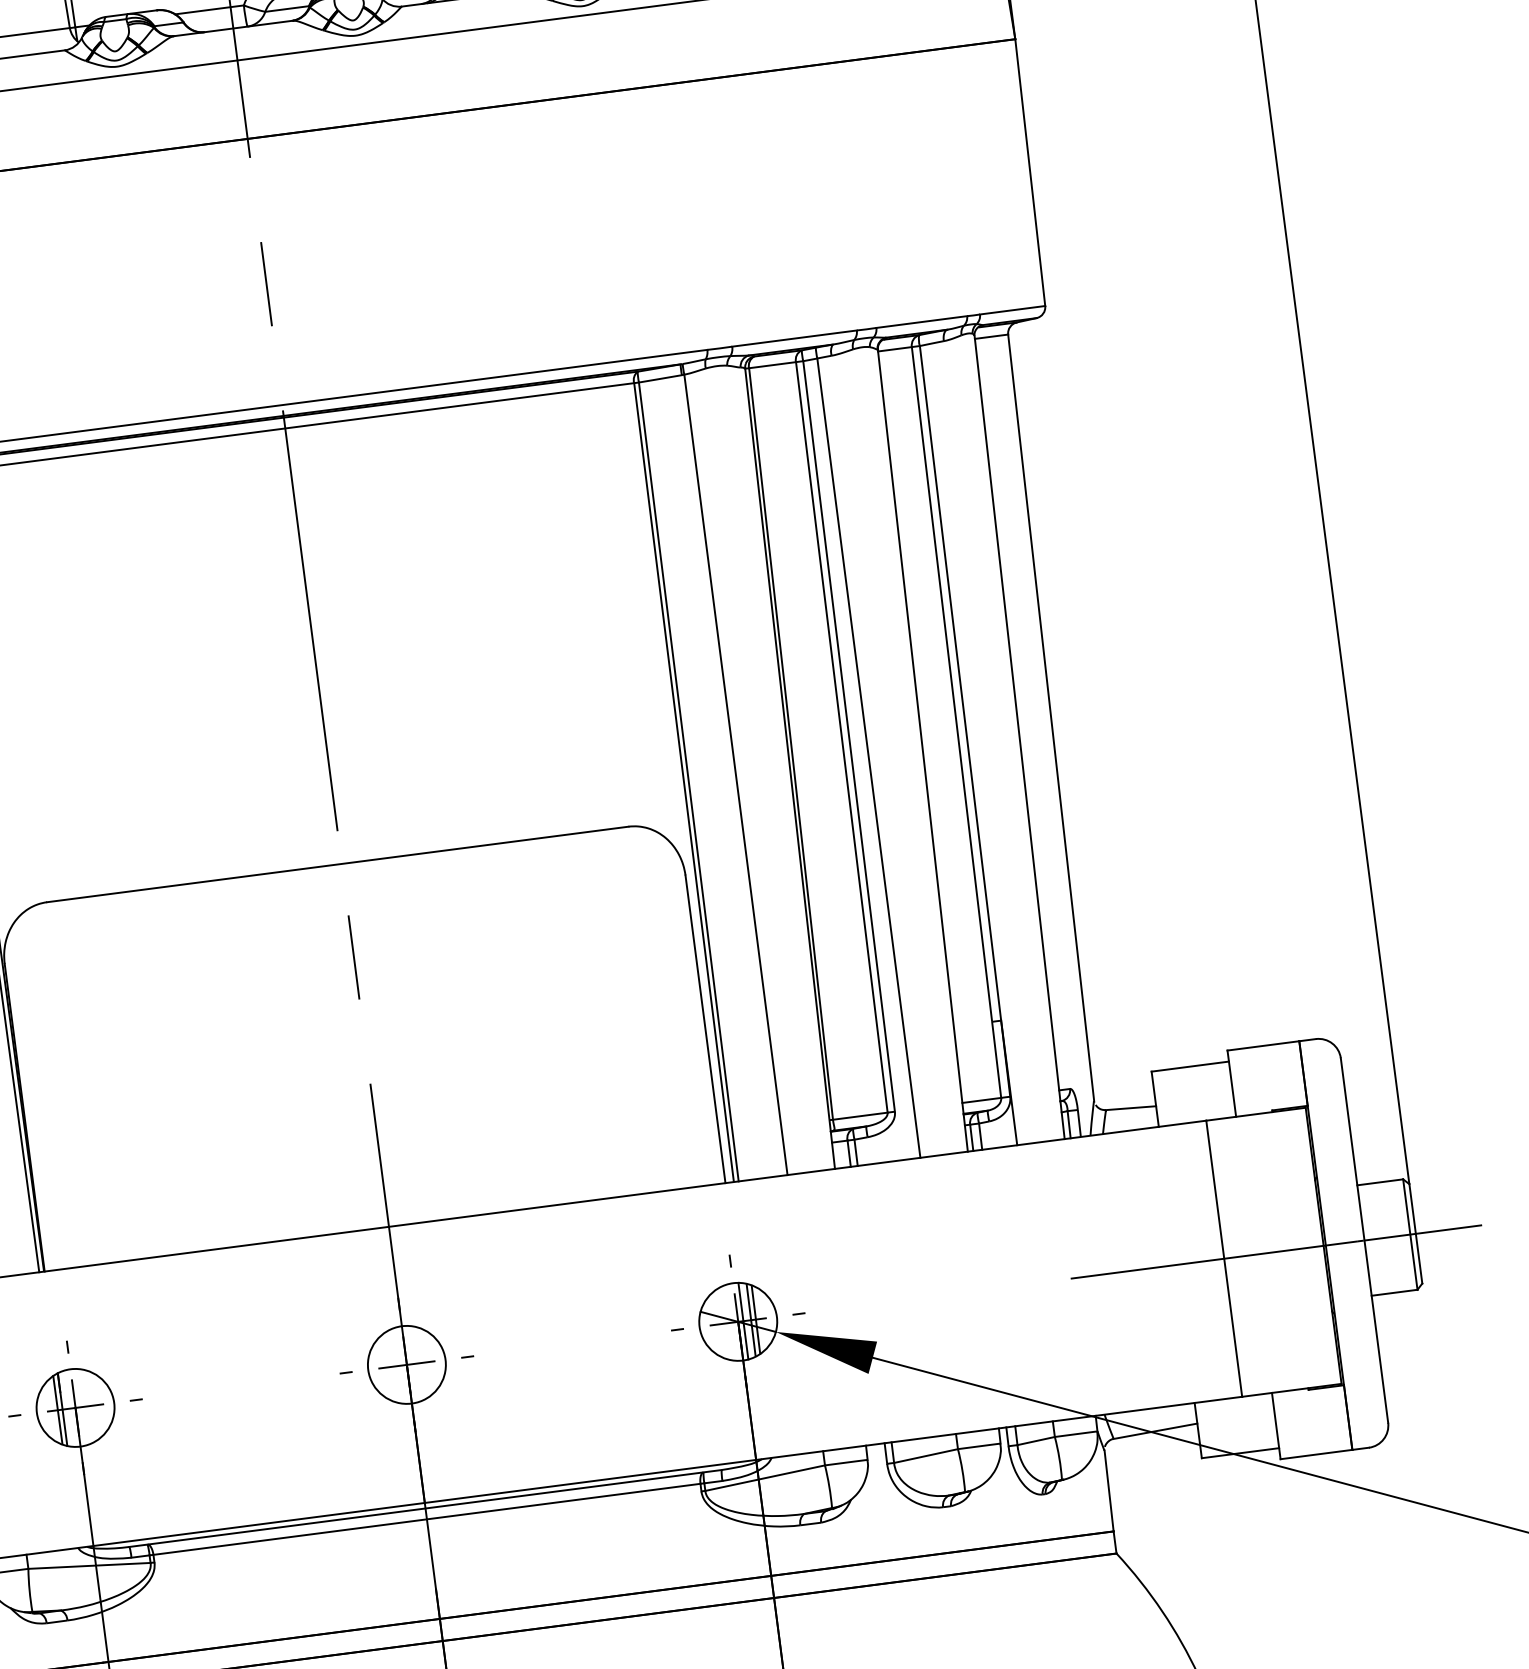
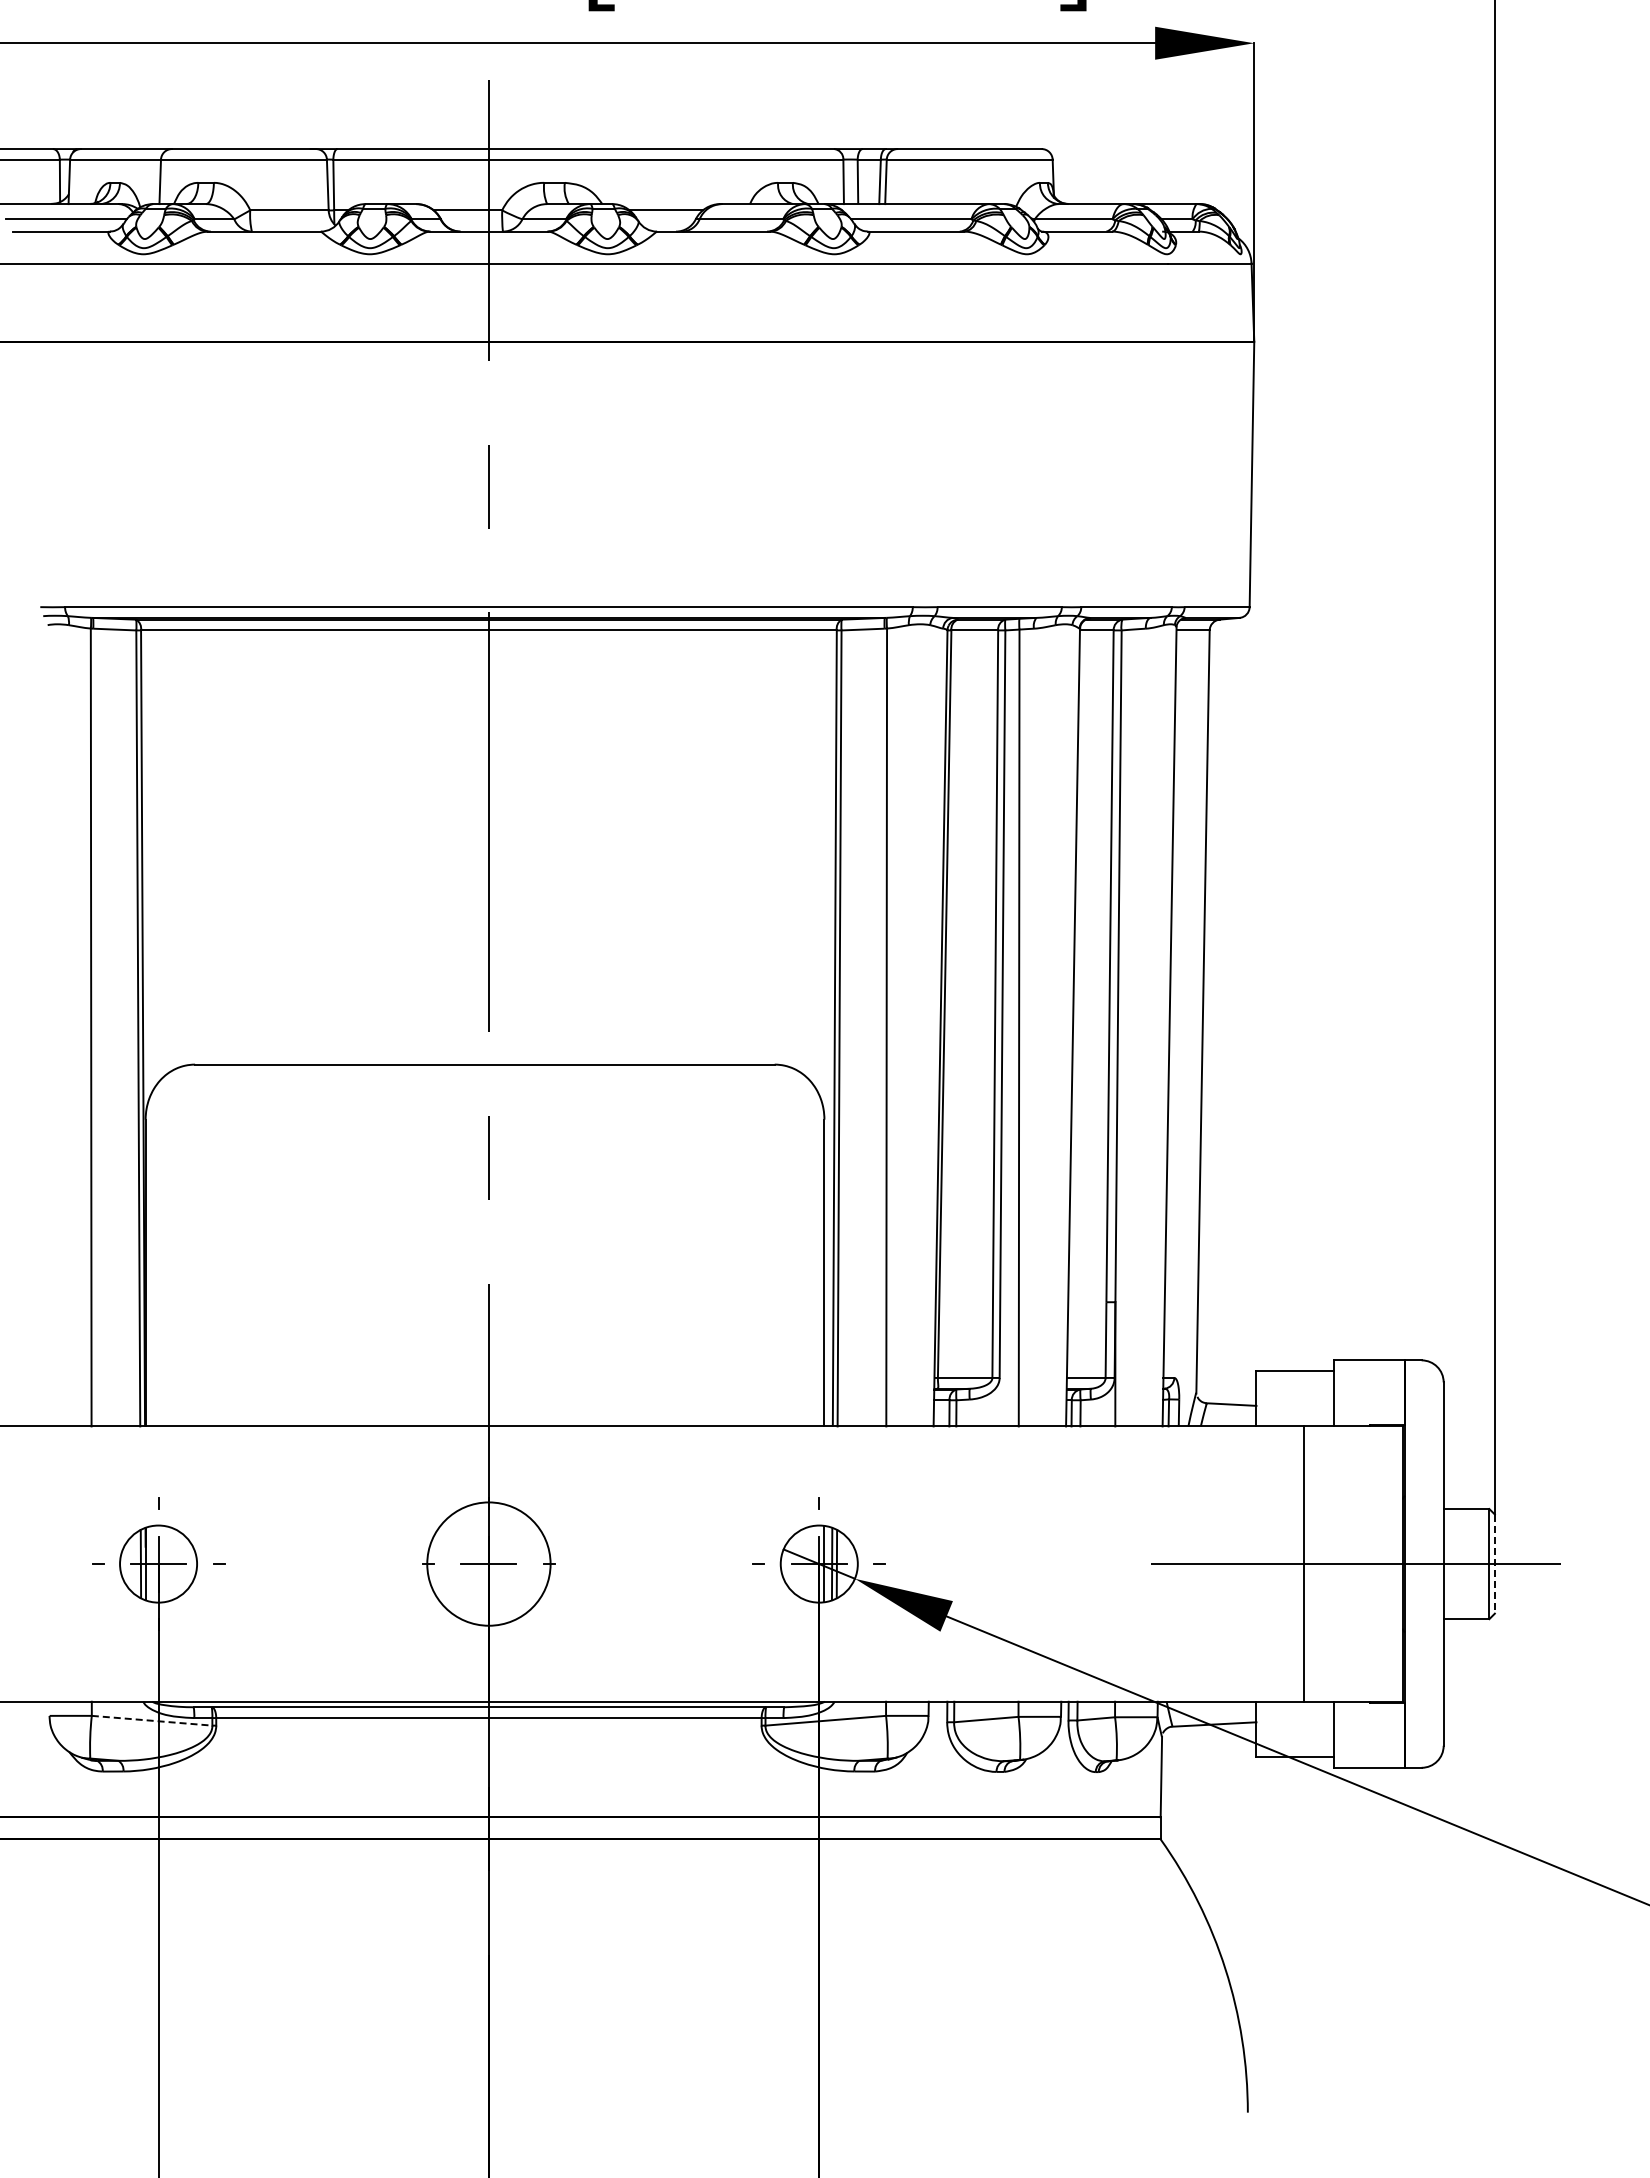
line: (1415, 1234) -> (1494, 1564), solid -> dashed
circle: (406, 1364) -> (488, 1563), size x1.6
line: (89, 1565) -> (152, 1720), solid -> dashed

